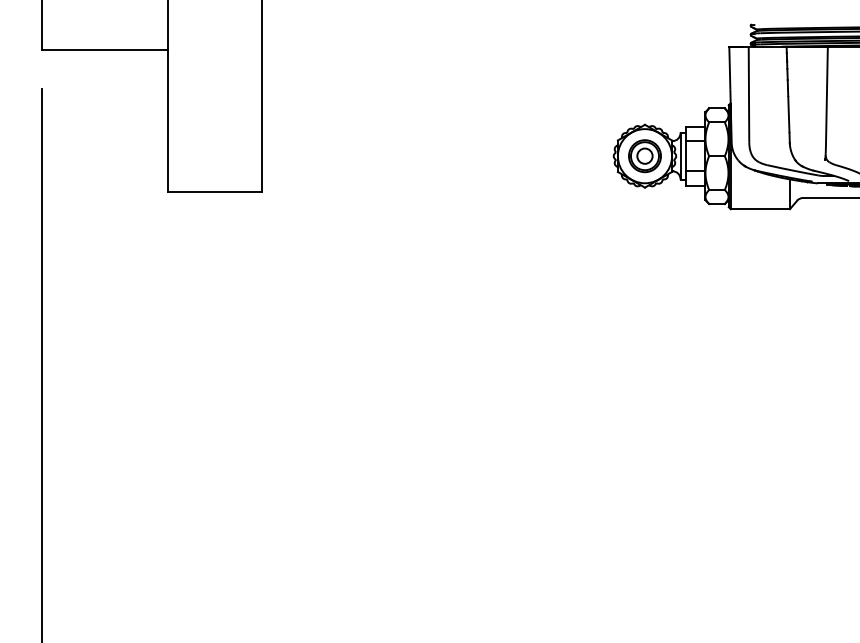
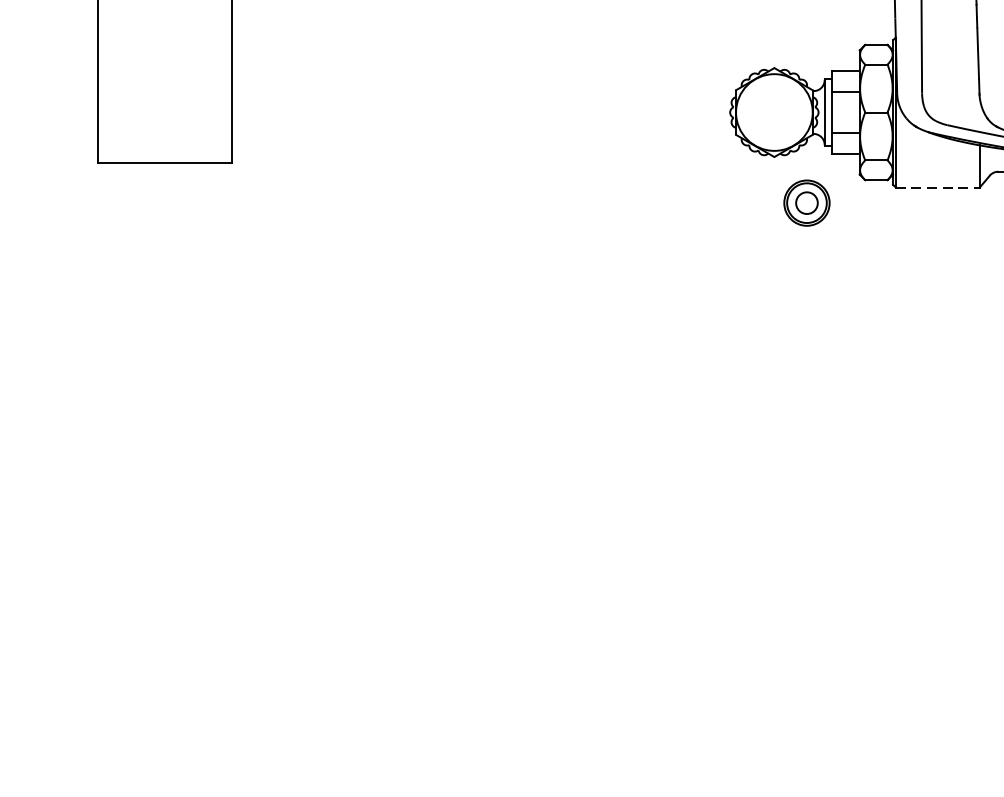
part: (644, 156) -> (806, 203), moved
line: (760, 209) -> (937, 188), solid -> dashed

